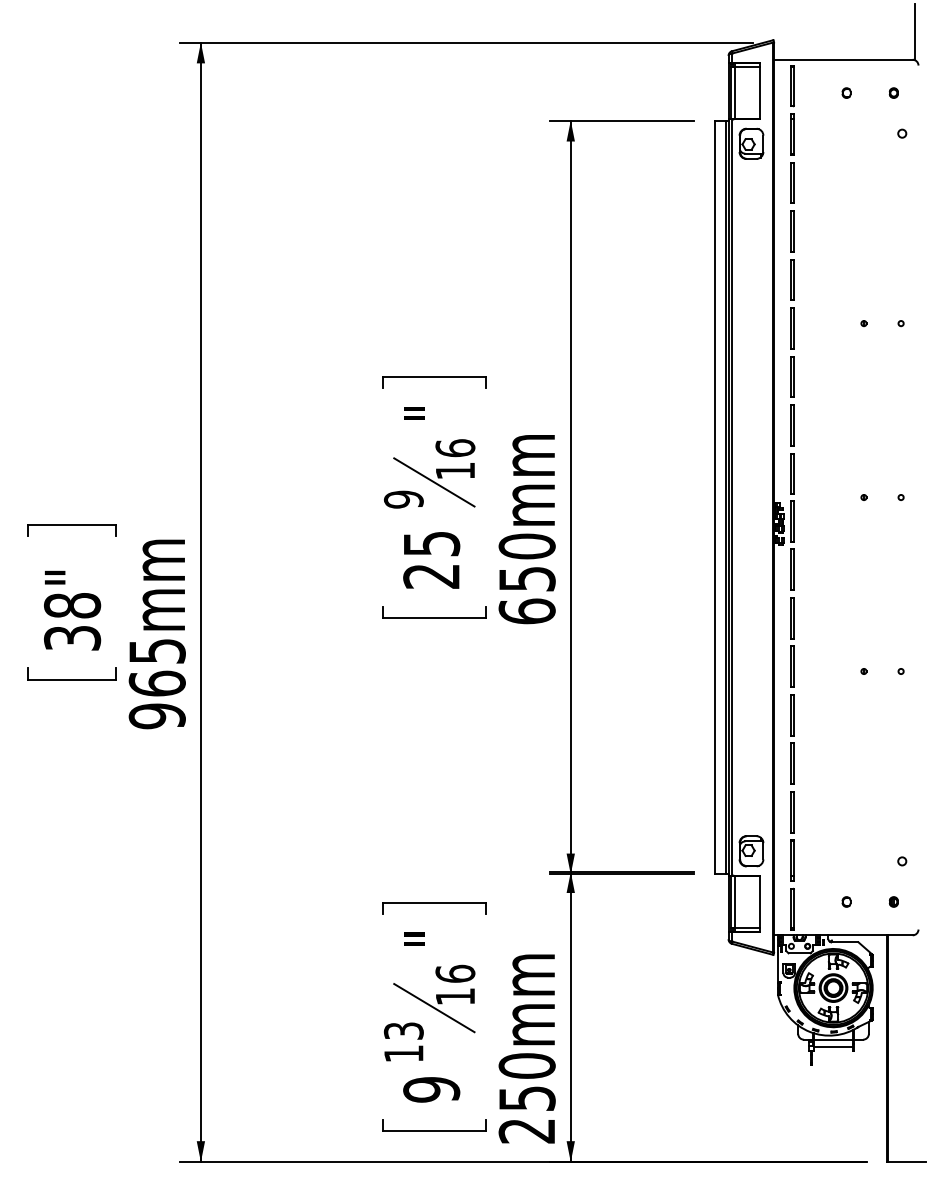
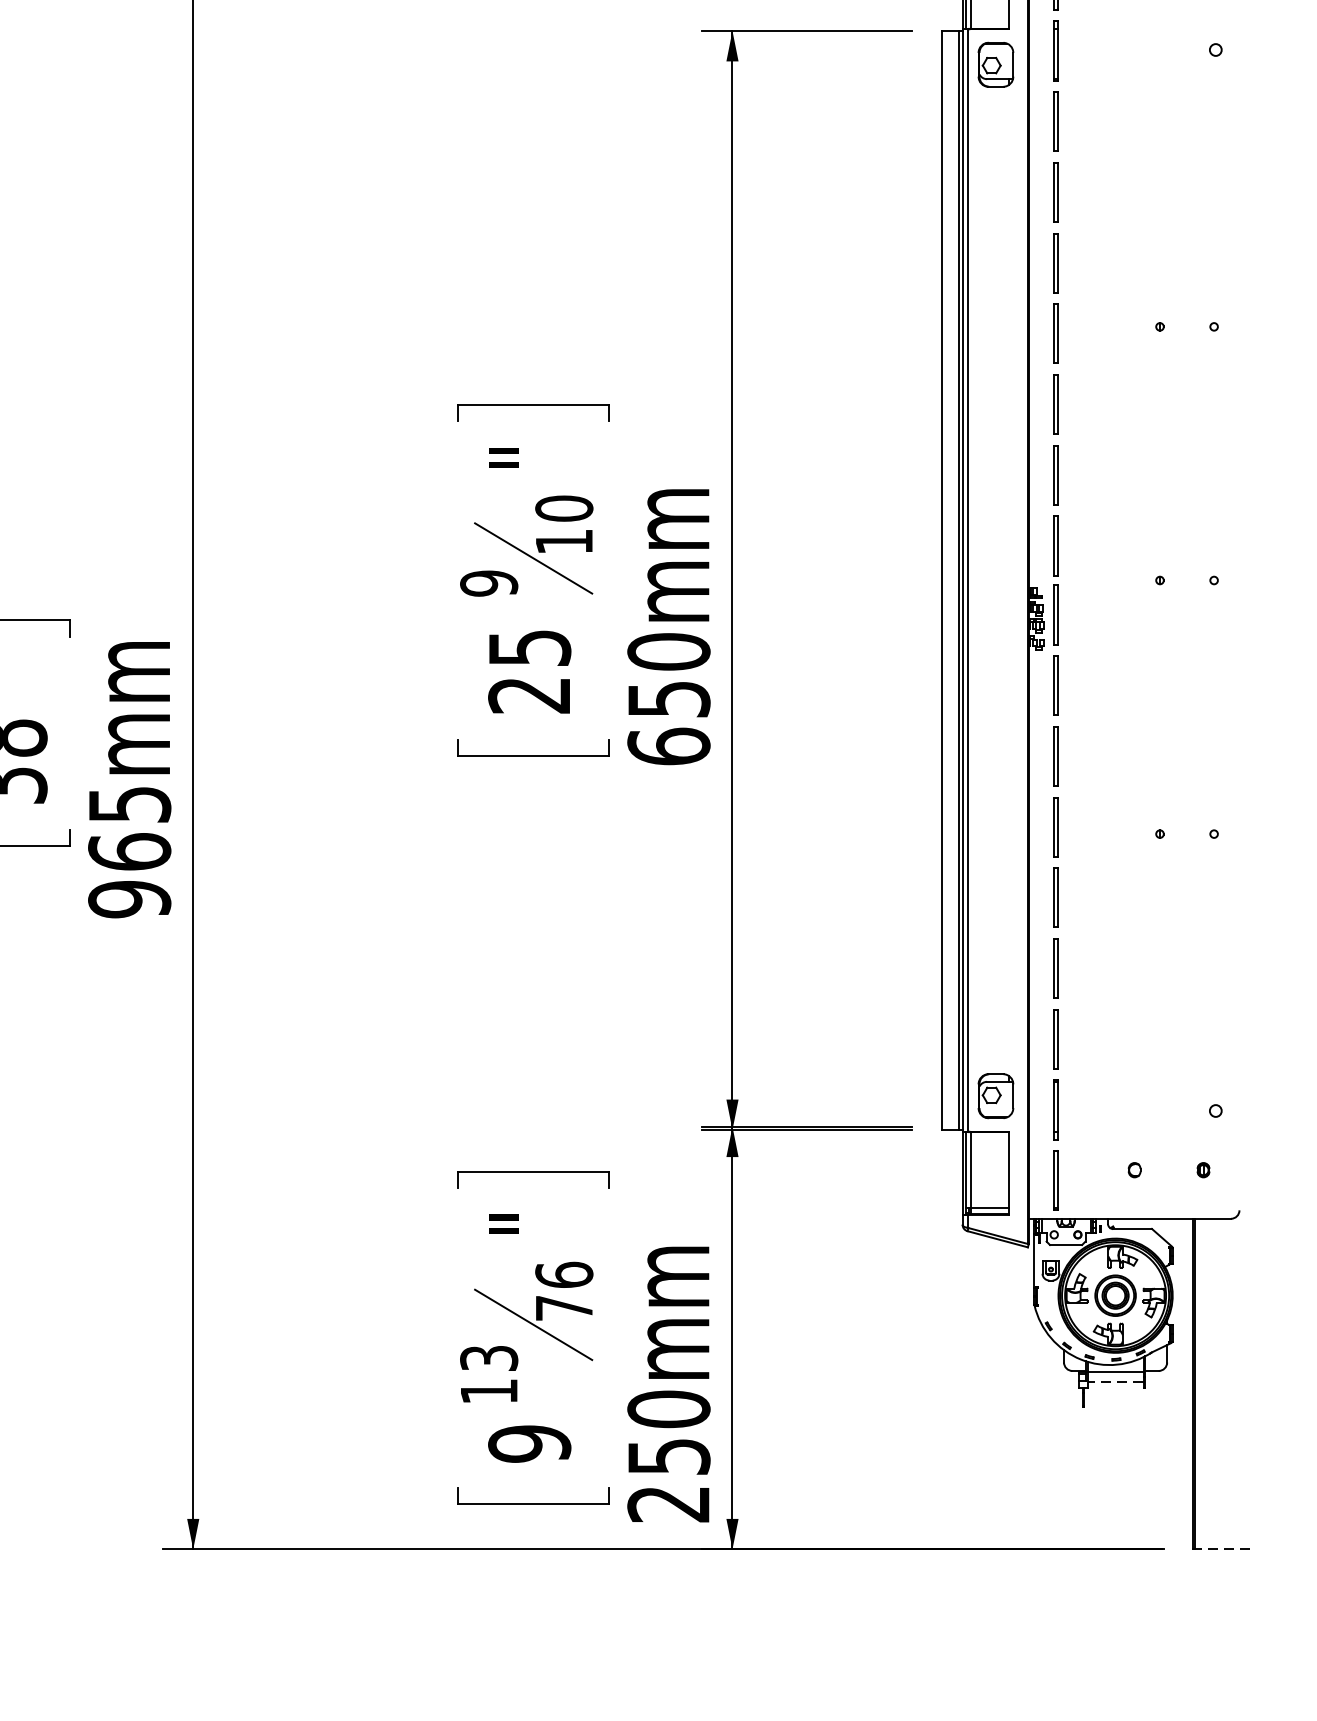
text: (455, 448) -> (564, 508), 16 -> 10
text: (455, 996) -> (564, 1307), 16 -> 76
line: (833, 1047) -> (1115, 1382), solid -> dashed
line: (906, 1162) -> (1221, 1550), solid -> dashed

